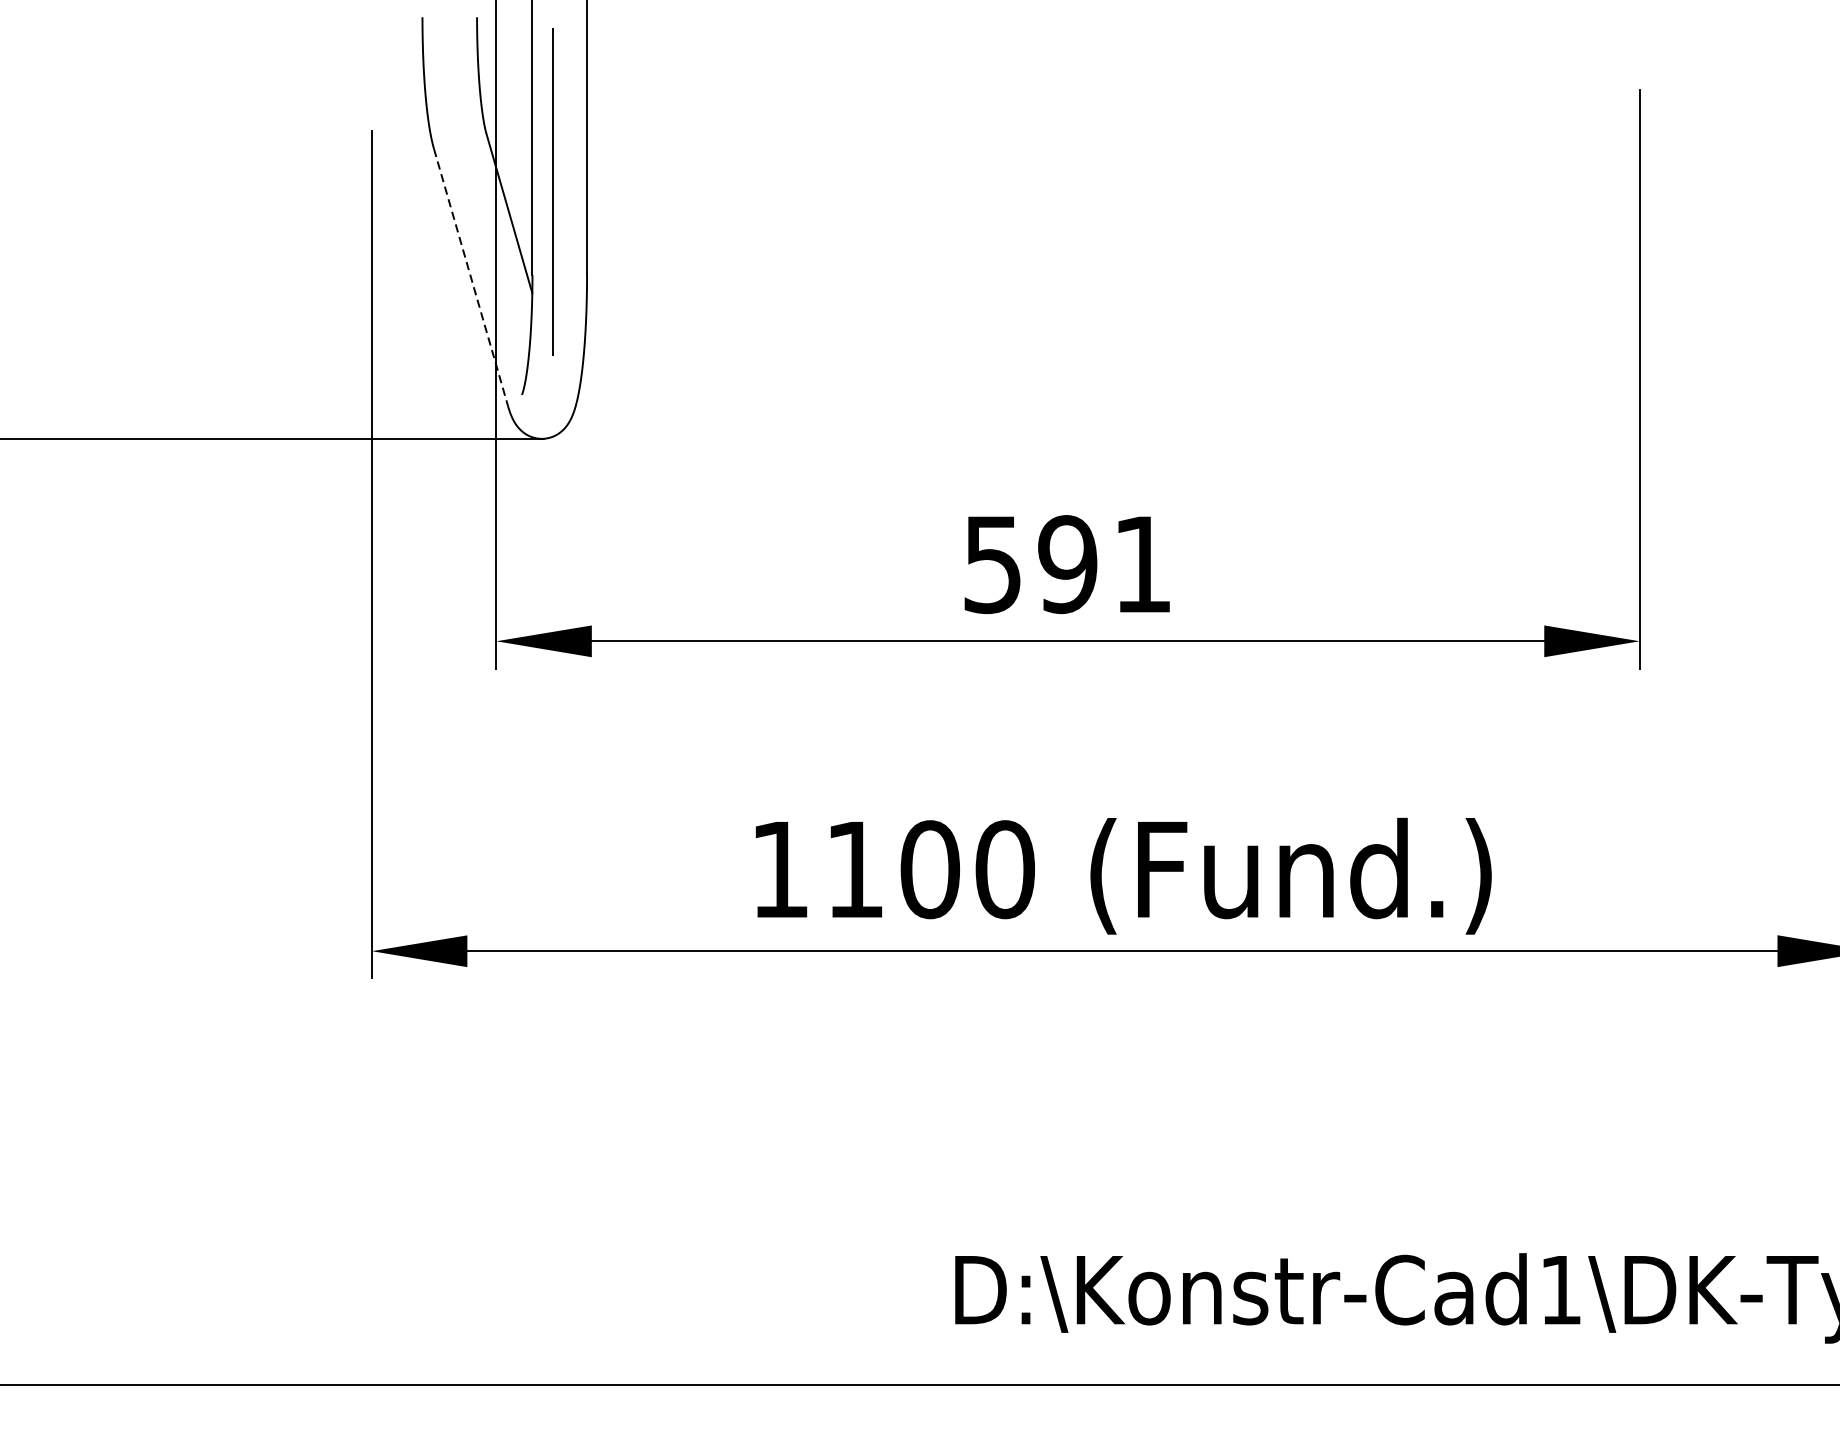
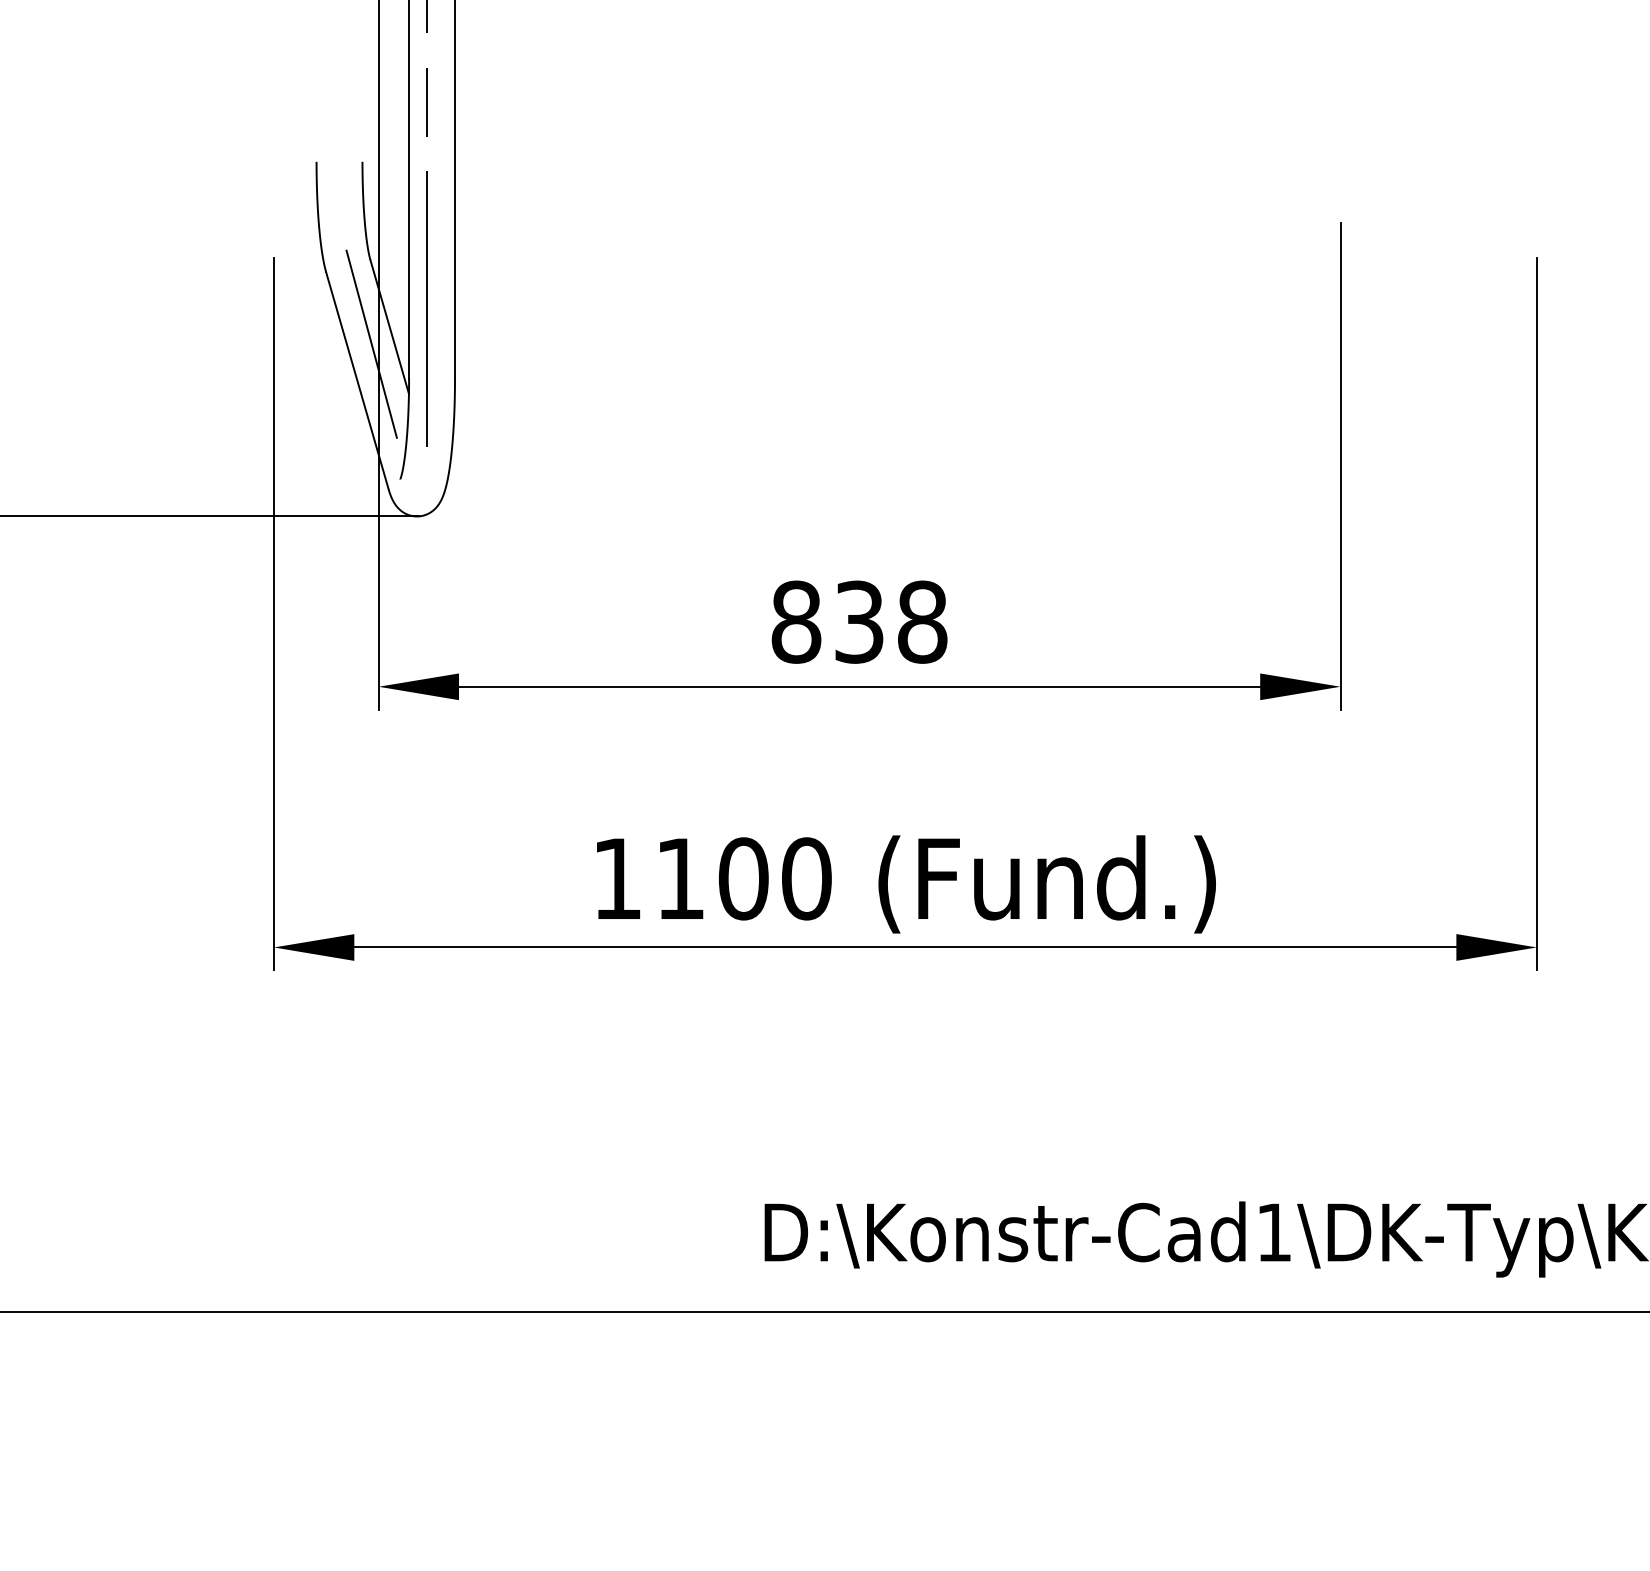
line: (487, 233) -> (371, 343), added
line: (471, 278) -> (357, 381), dashed -> solid
text: (1067, 563) -> (859, 621), 591 -> 838

